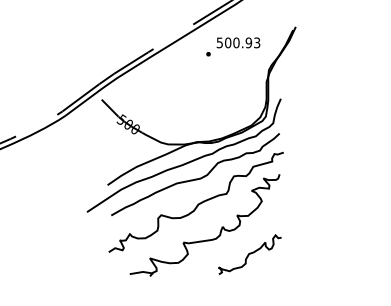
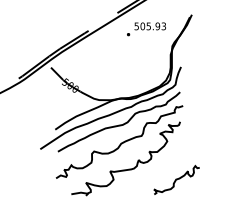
text: (236, 42) -> (148, 26), 500.93 -> 505.93
curve: (249, 254) -> (176, 180), moved

